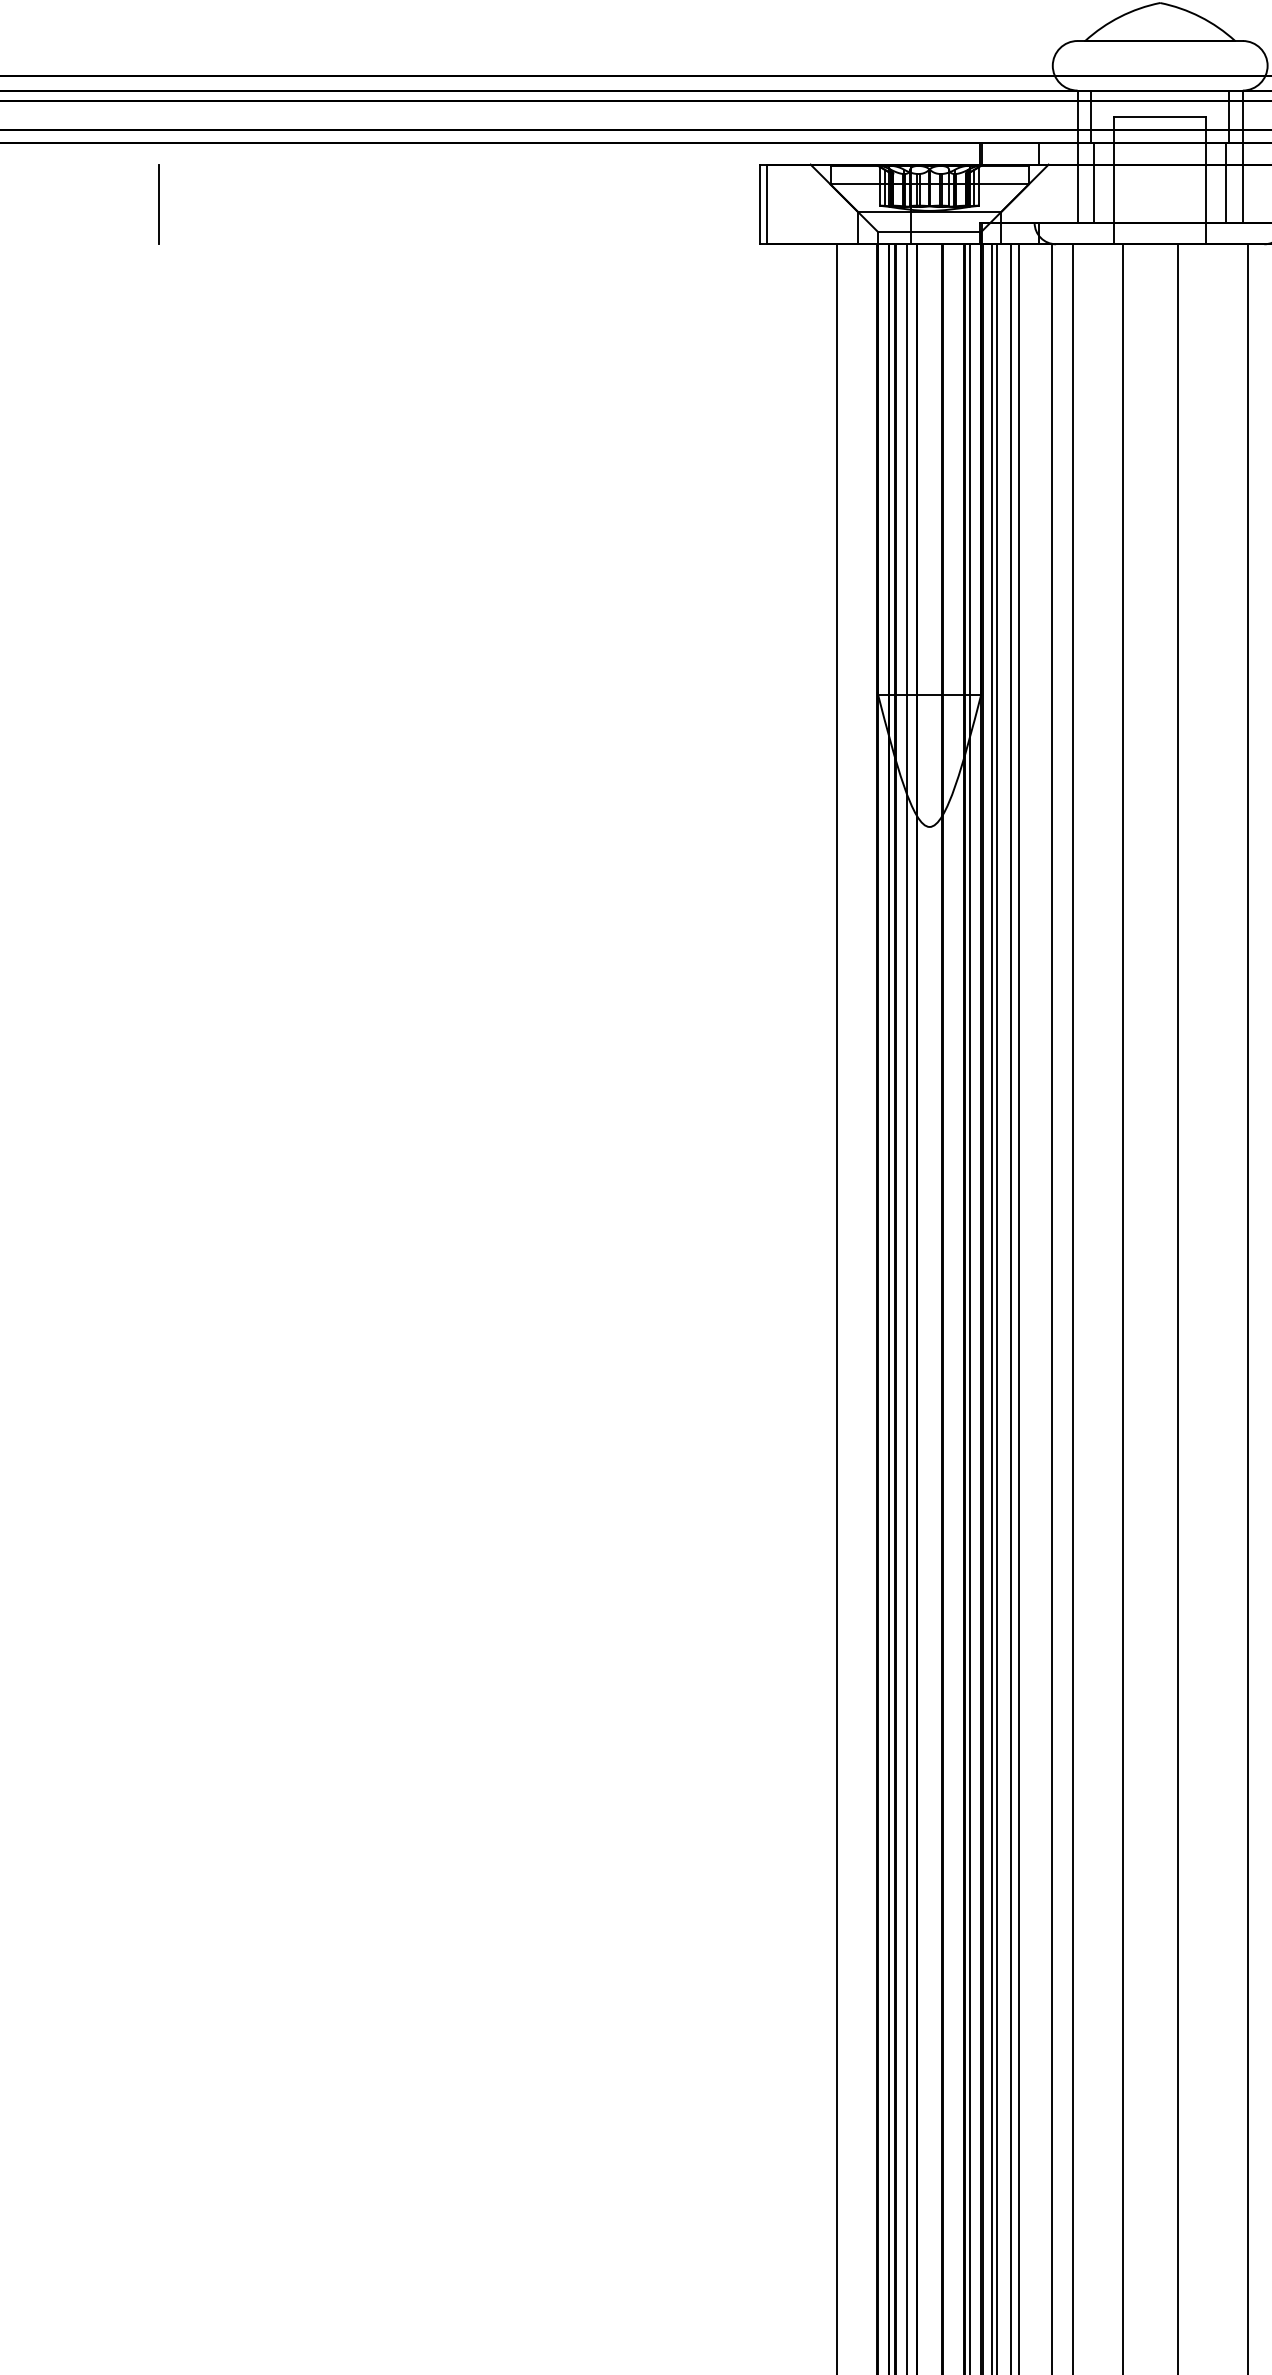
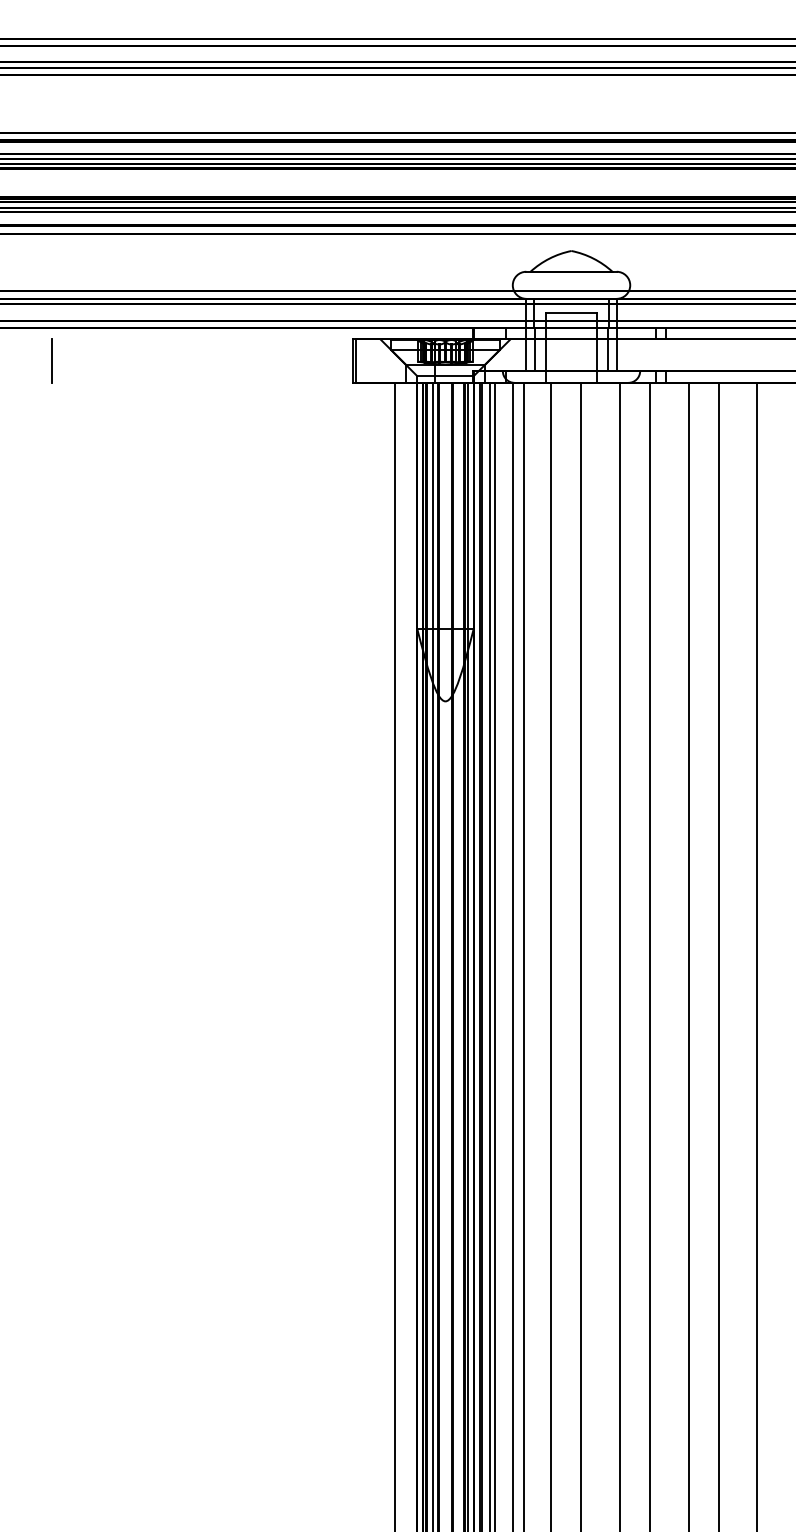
line: (157, 203) -> (51, 360), moved

